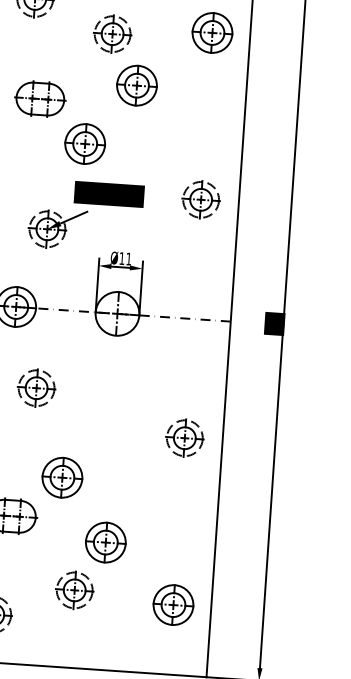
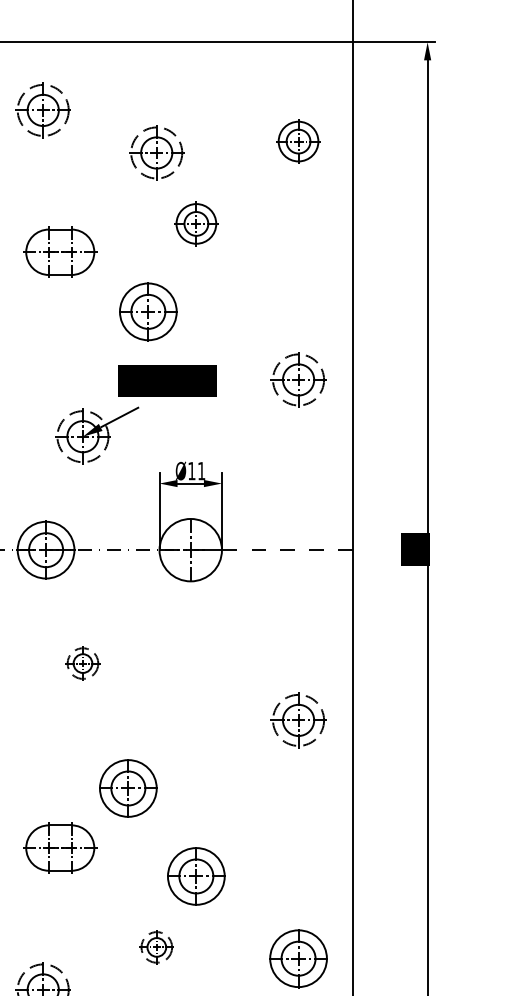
part: (212, 32) -> (298, 141), size x0.7
part: (137, 85) -> (196, 223), size x0.7
part: (85, 143) -> (148, 311), moved
part: (36, 388) -> (82, 663), size x0.6
part: (74, 590) -> (156, 947), size x0.6

